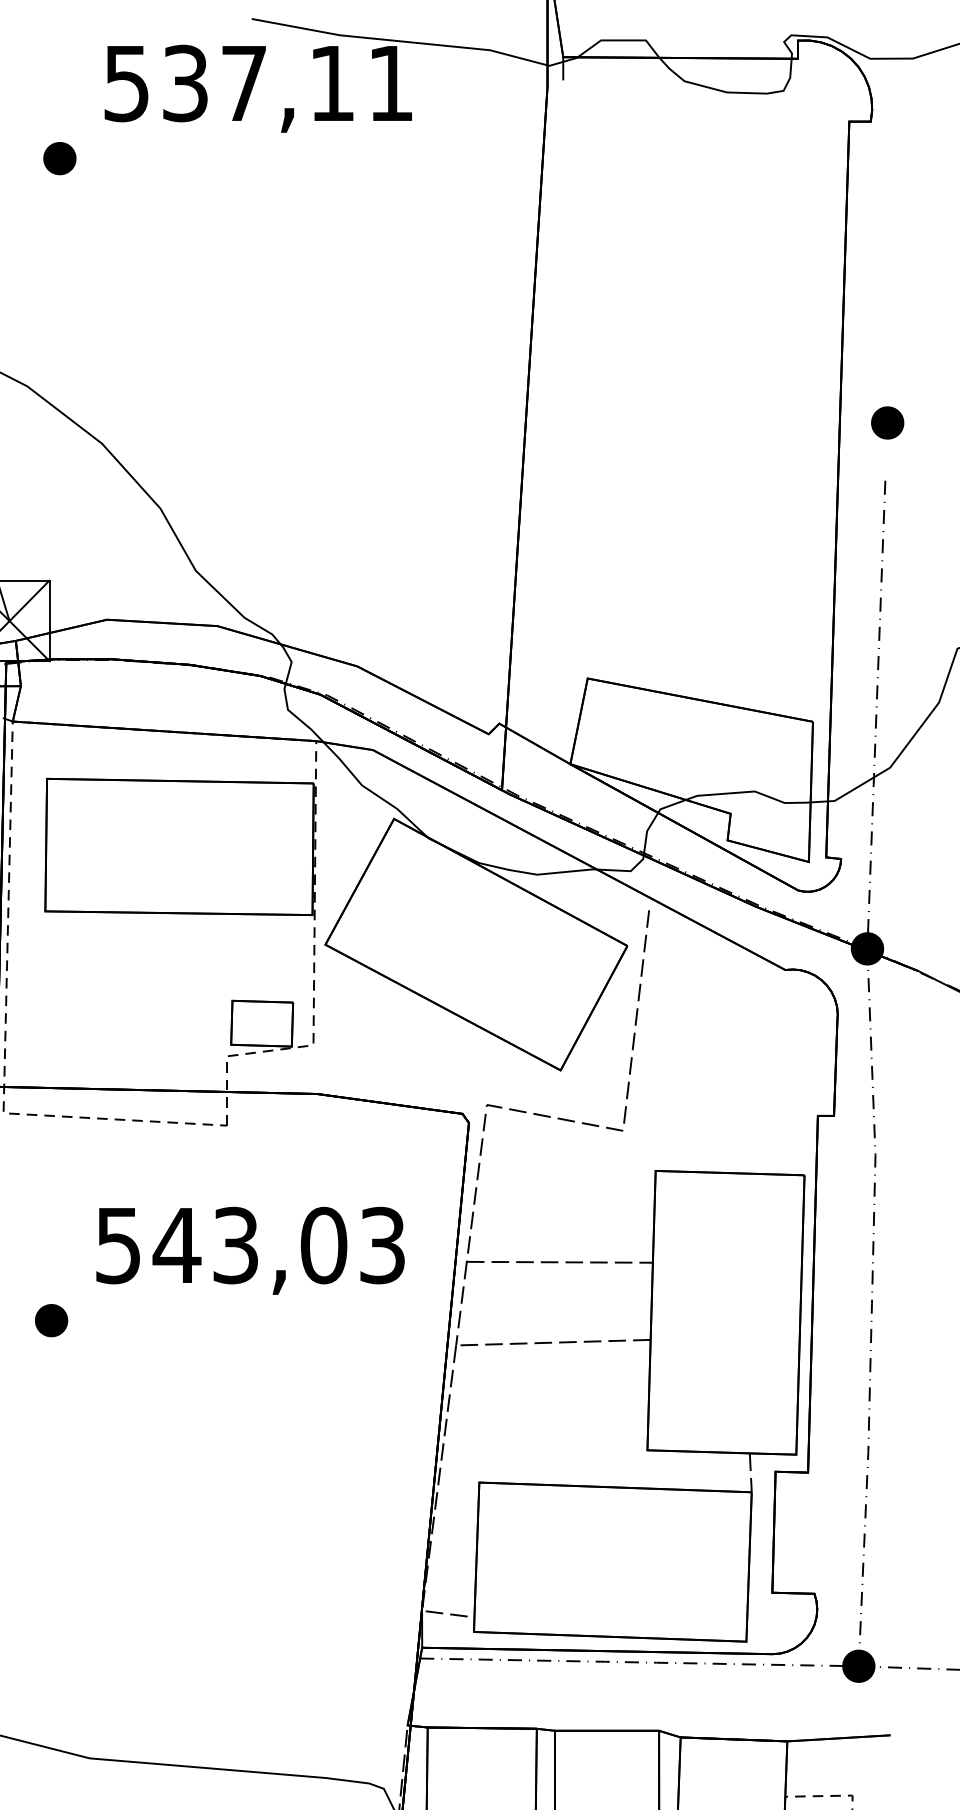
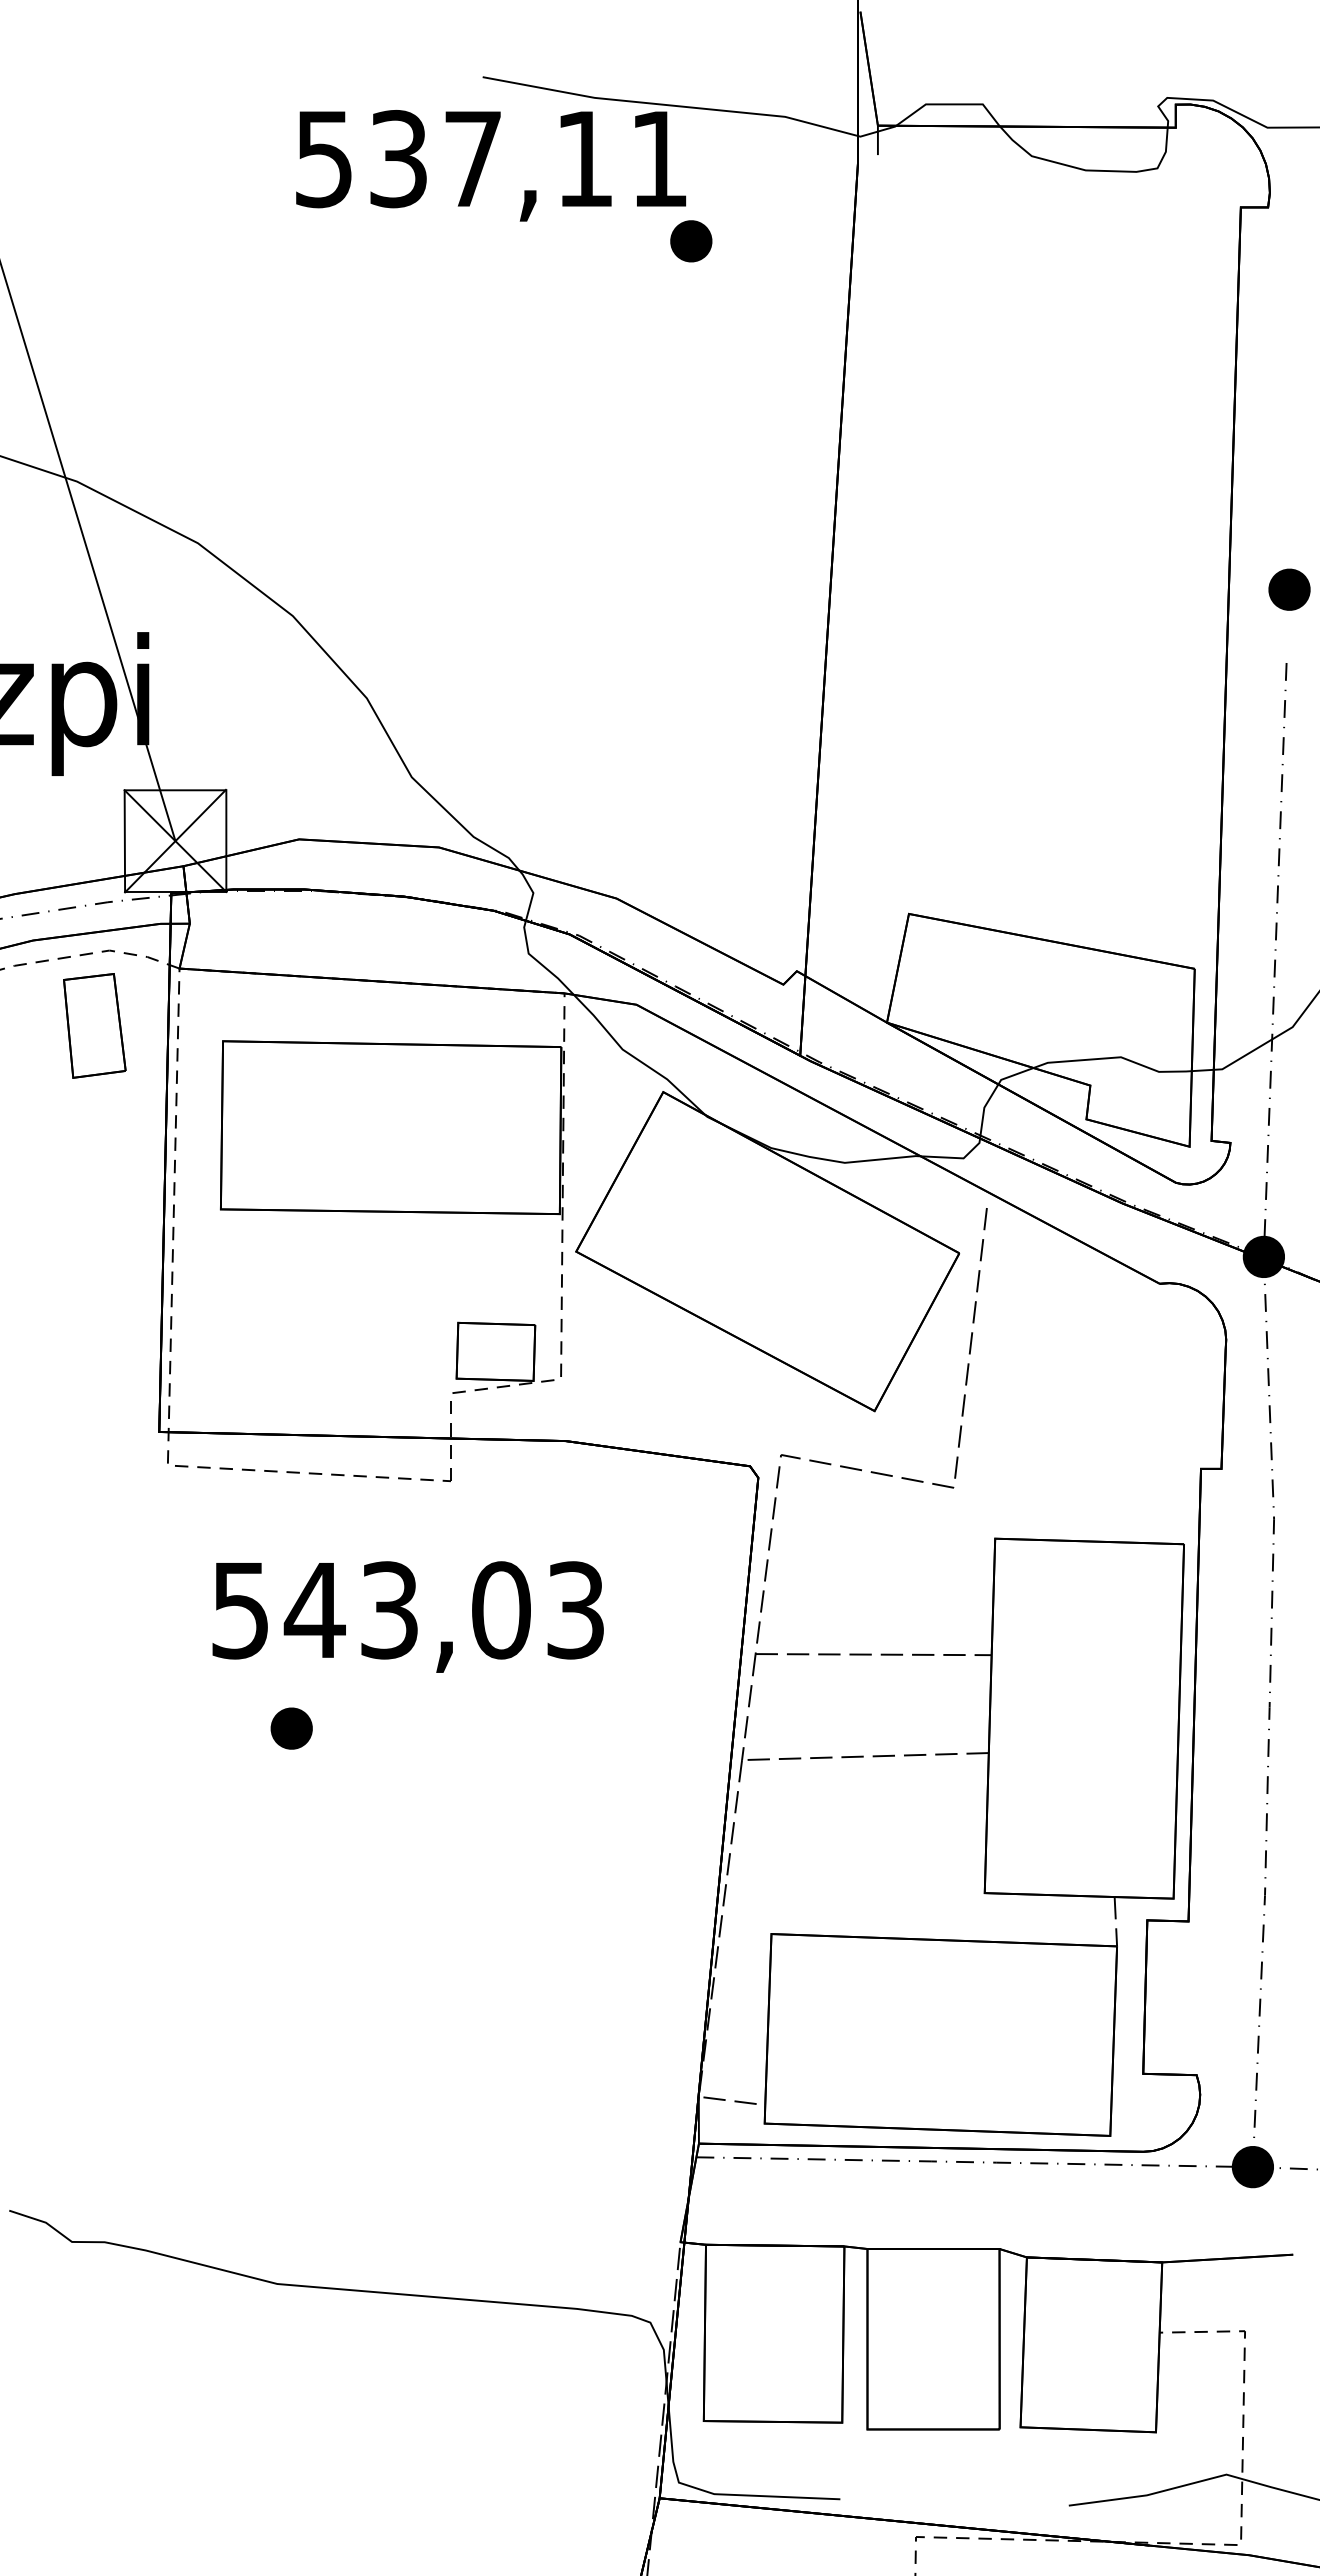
part: (60, 158) -> (691, 241), moved
text: (249, 1250) -> (407, 1616), moved
part: (51, 1320) -> (291, 1728), moved

